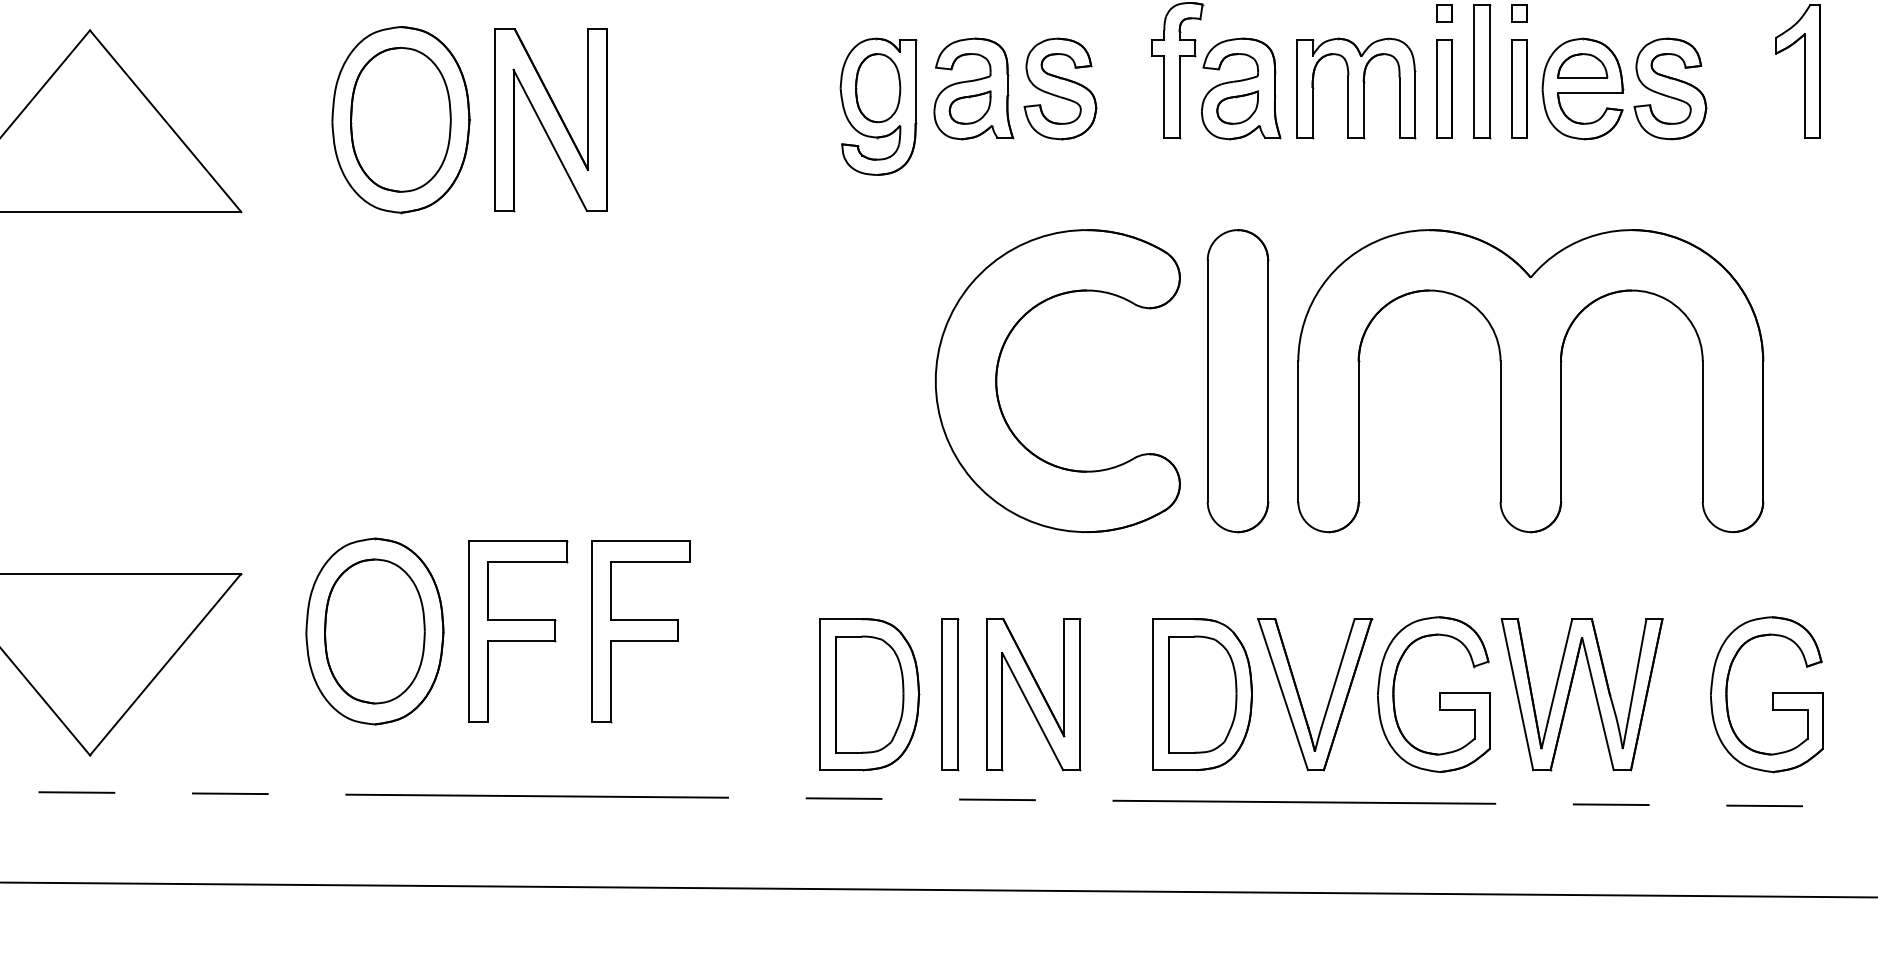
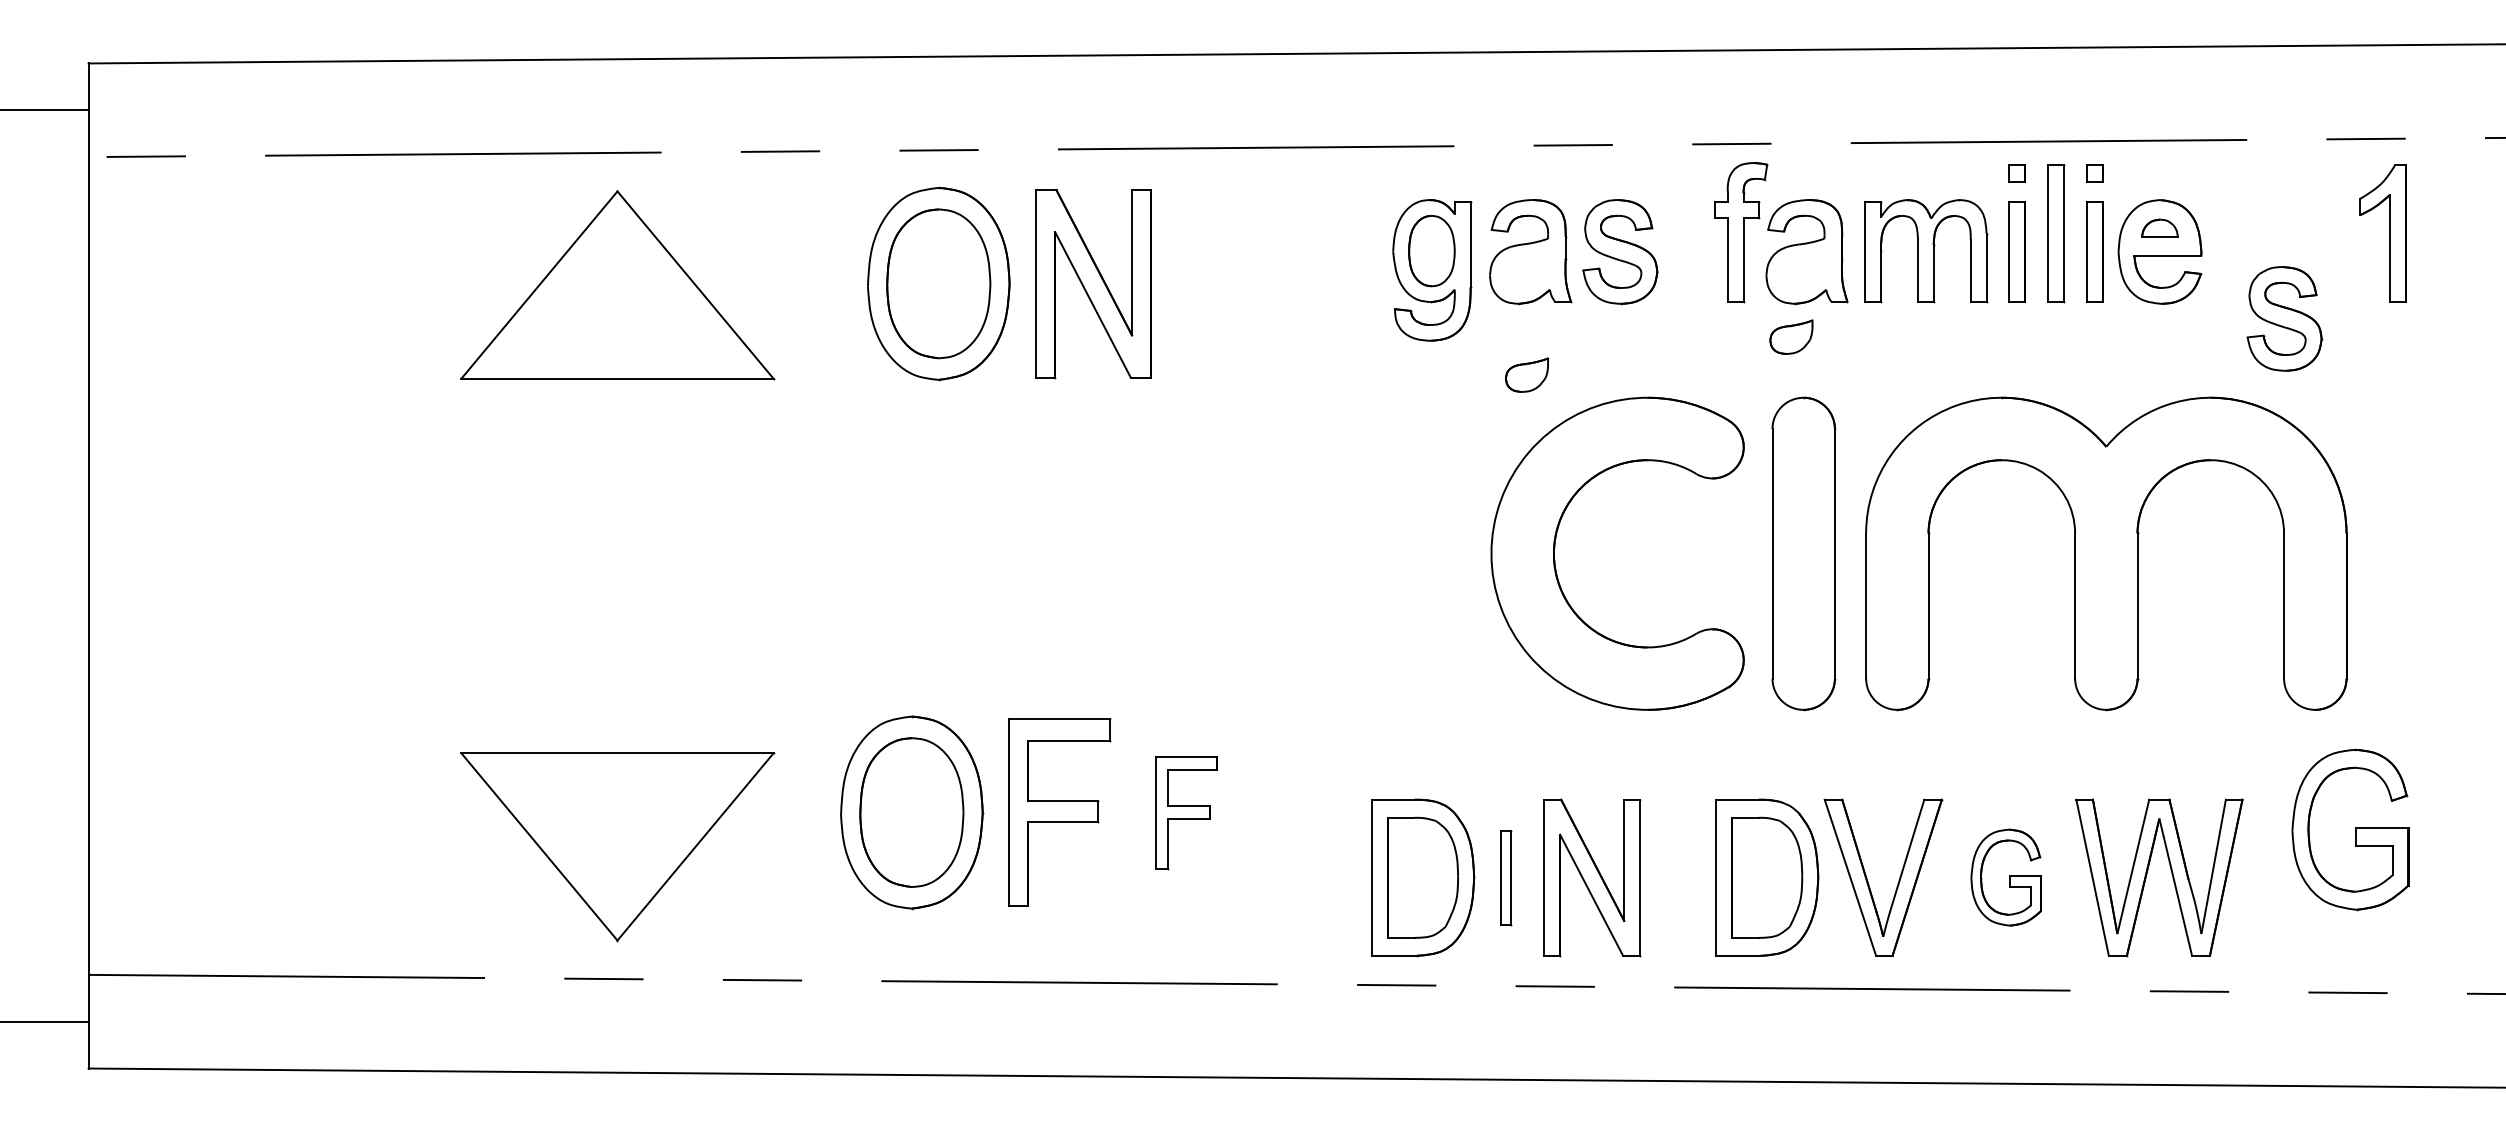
part: (1582, 66) -> (2159, 228), size x0.7
part: (1670, 88) -> (2284, 318), moved
part: (969, 106) -> (1526, 374), moved
part: (1237, 106) -> (1791, 336), moved
part: (640, 631) -> (1186, 812), size x0.6
part: (1433, 694) -> (2005, 877), size x0.6
part: (1767, 694) -> (2350, 829), moved
part: (950, 695) -> (1506, 878), size x0.6

